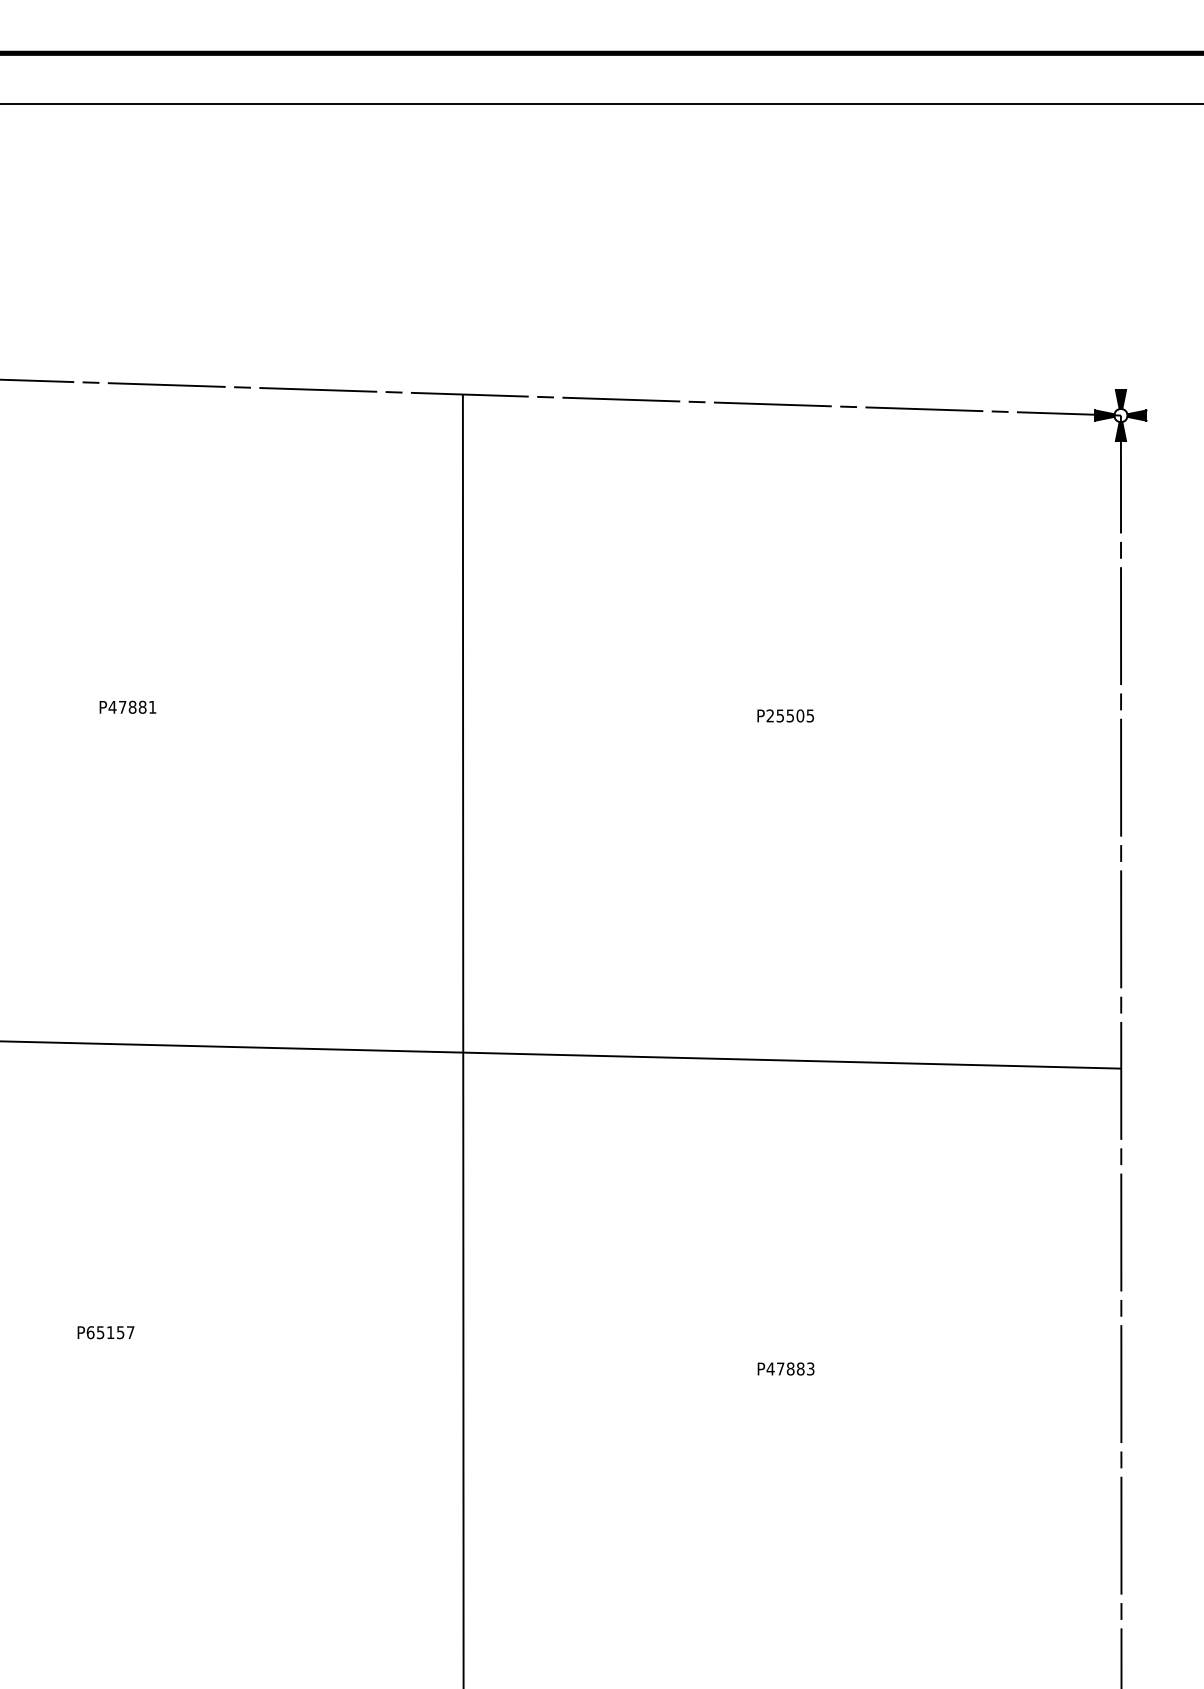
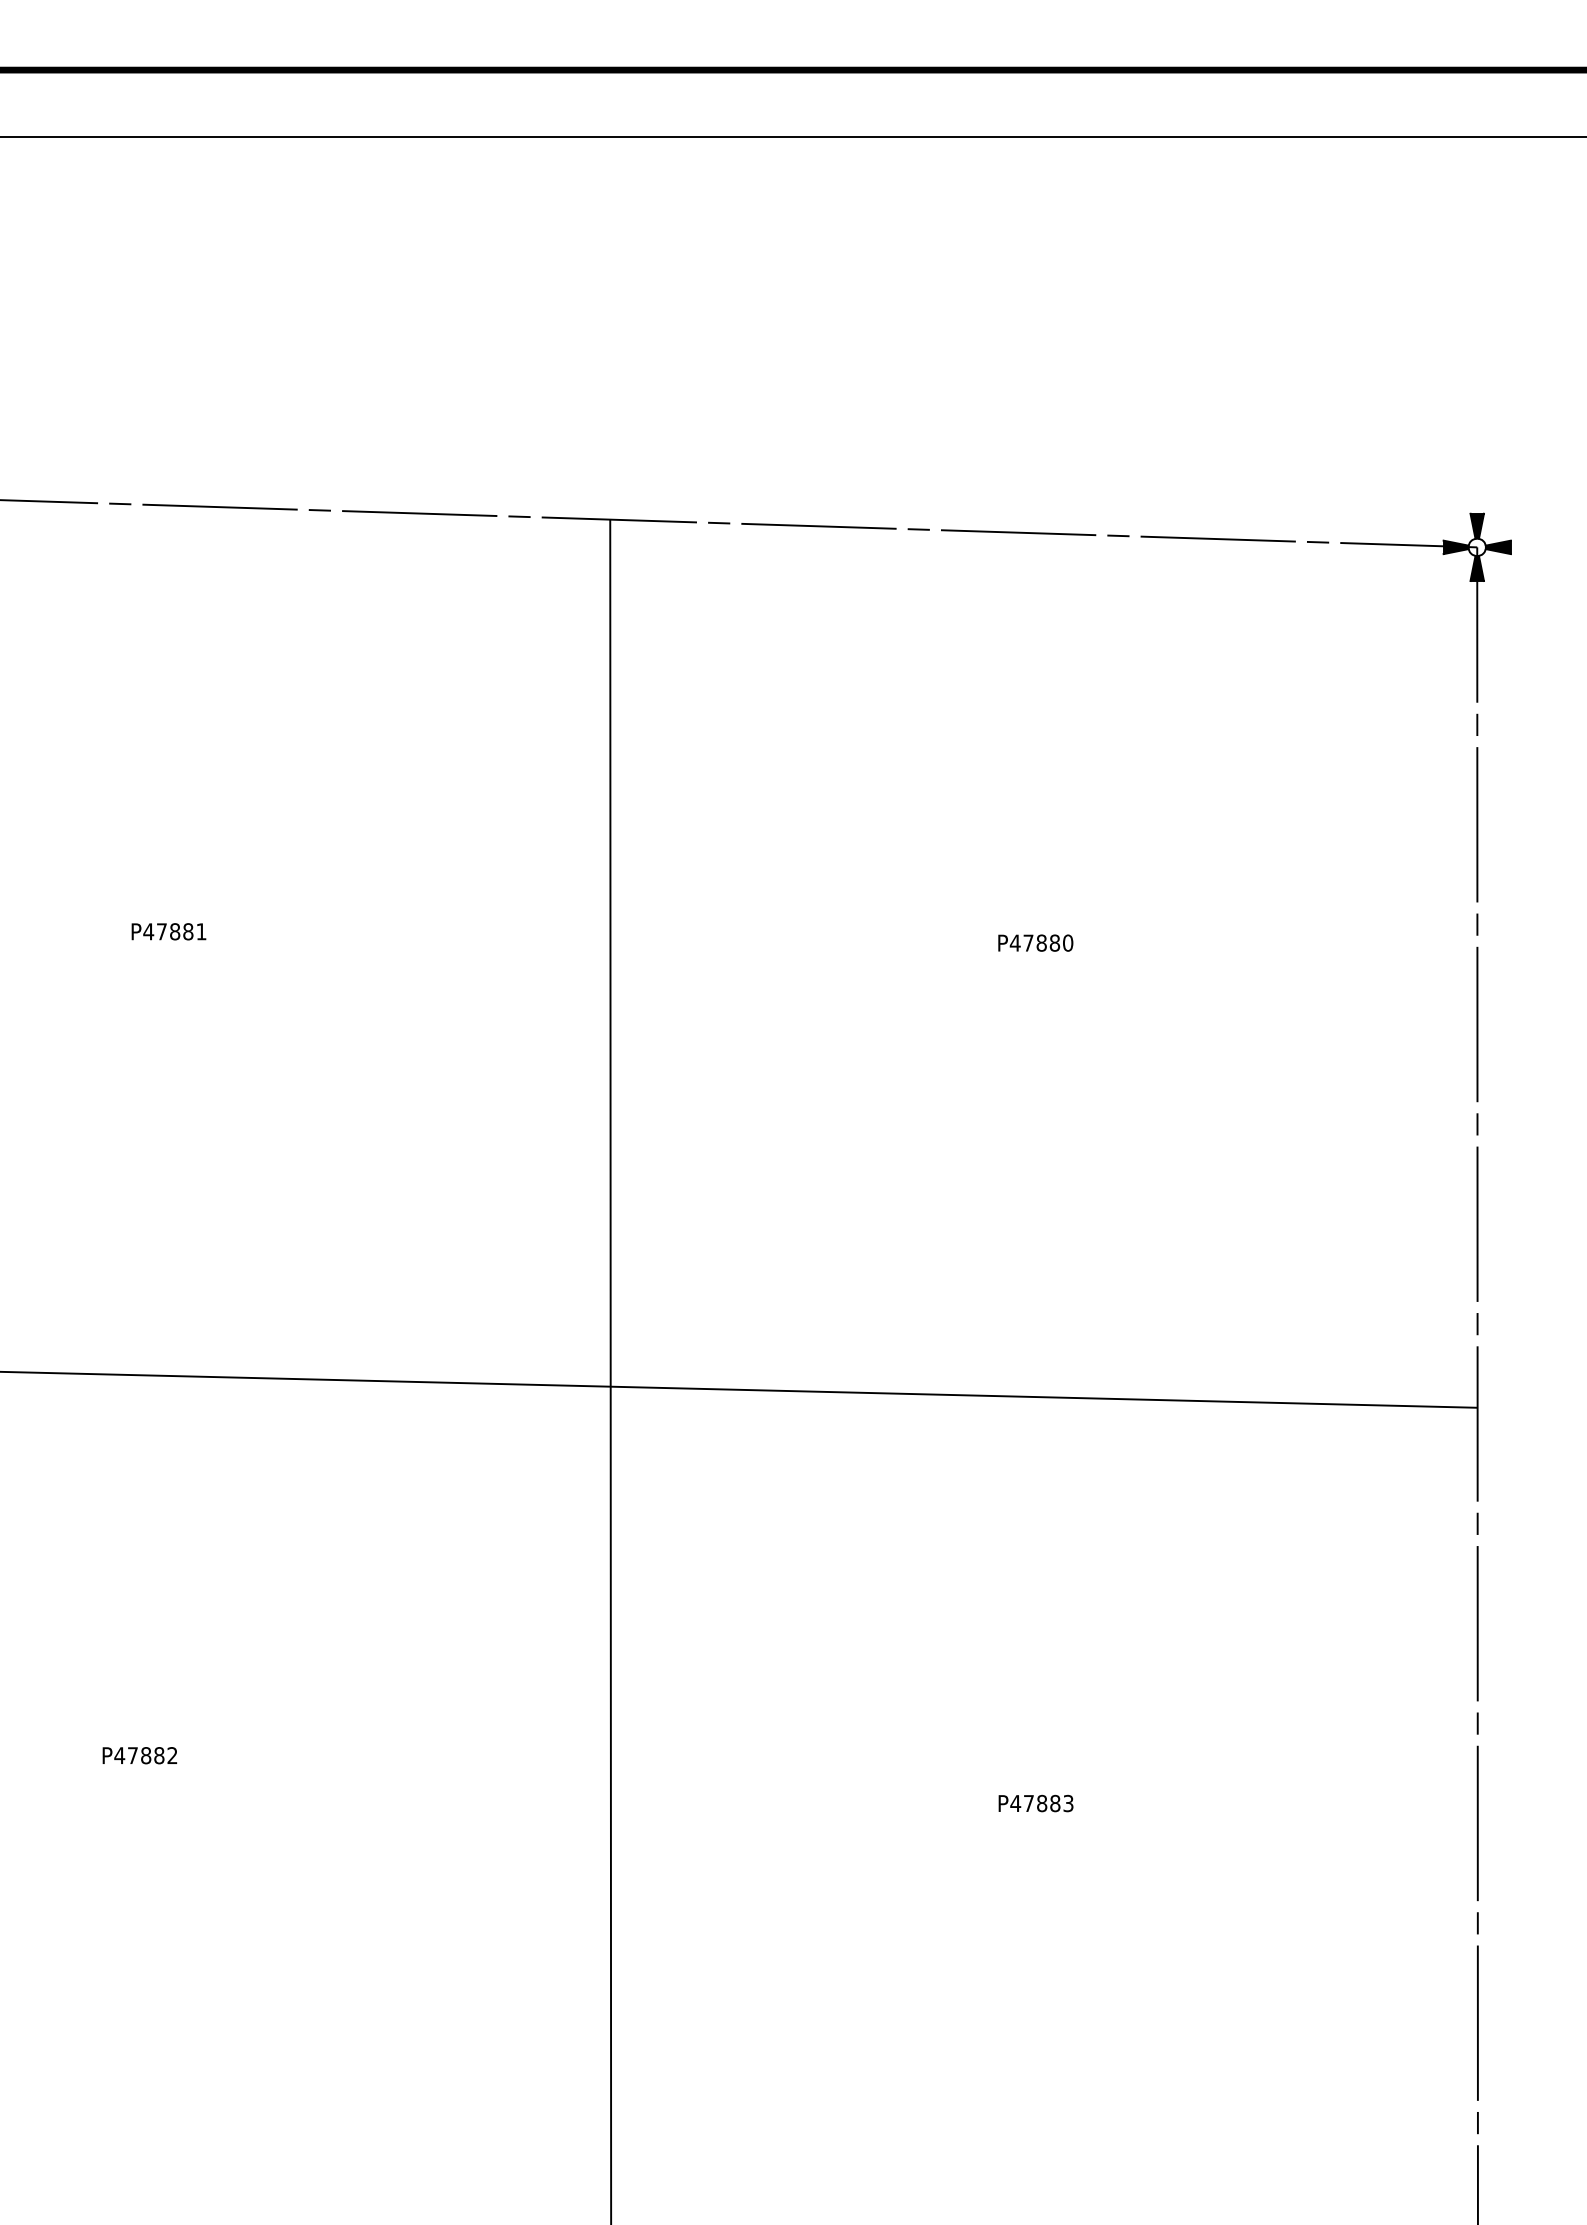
text: (790, 715) -> (1041, 942), P25505 -> P47880
text: (110, 1332) -> (145, 1755), P65157 -> P47882

